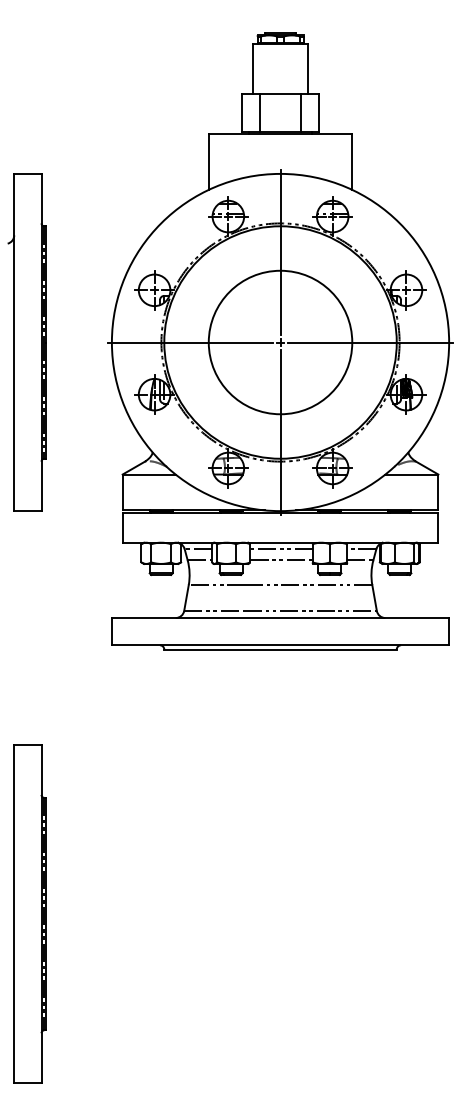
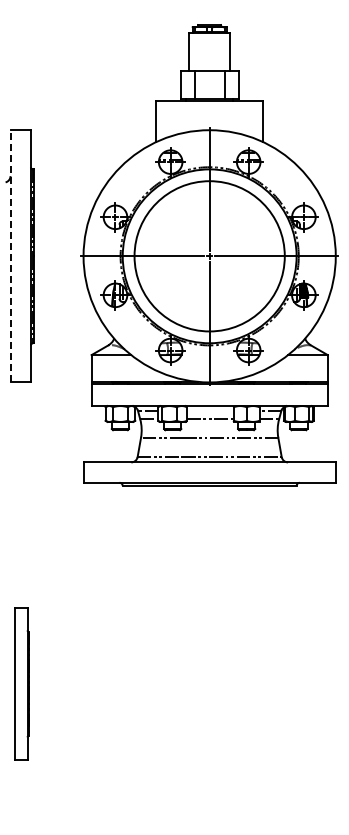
line: (14, 341) -> (10, 255), solid -> dashed
circle: (280, 342) -> (209, 256), size x1.4
line: (281, 548) -> (210, 410), removed
part: (30, 913) -> (22, 683), size x0.6

